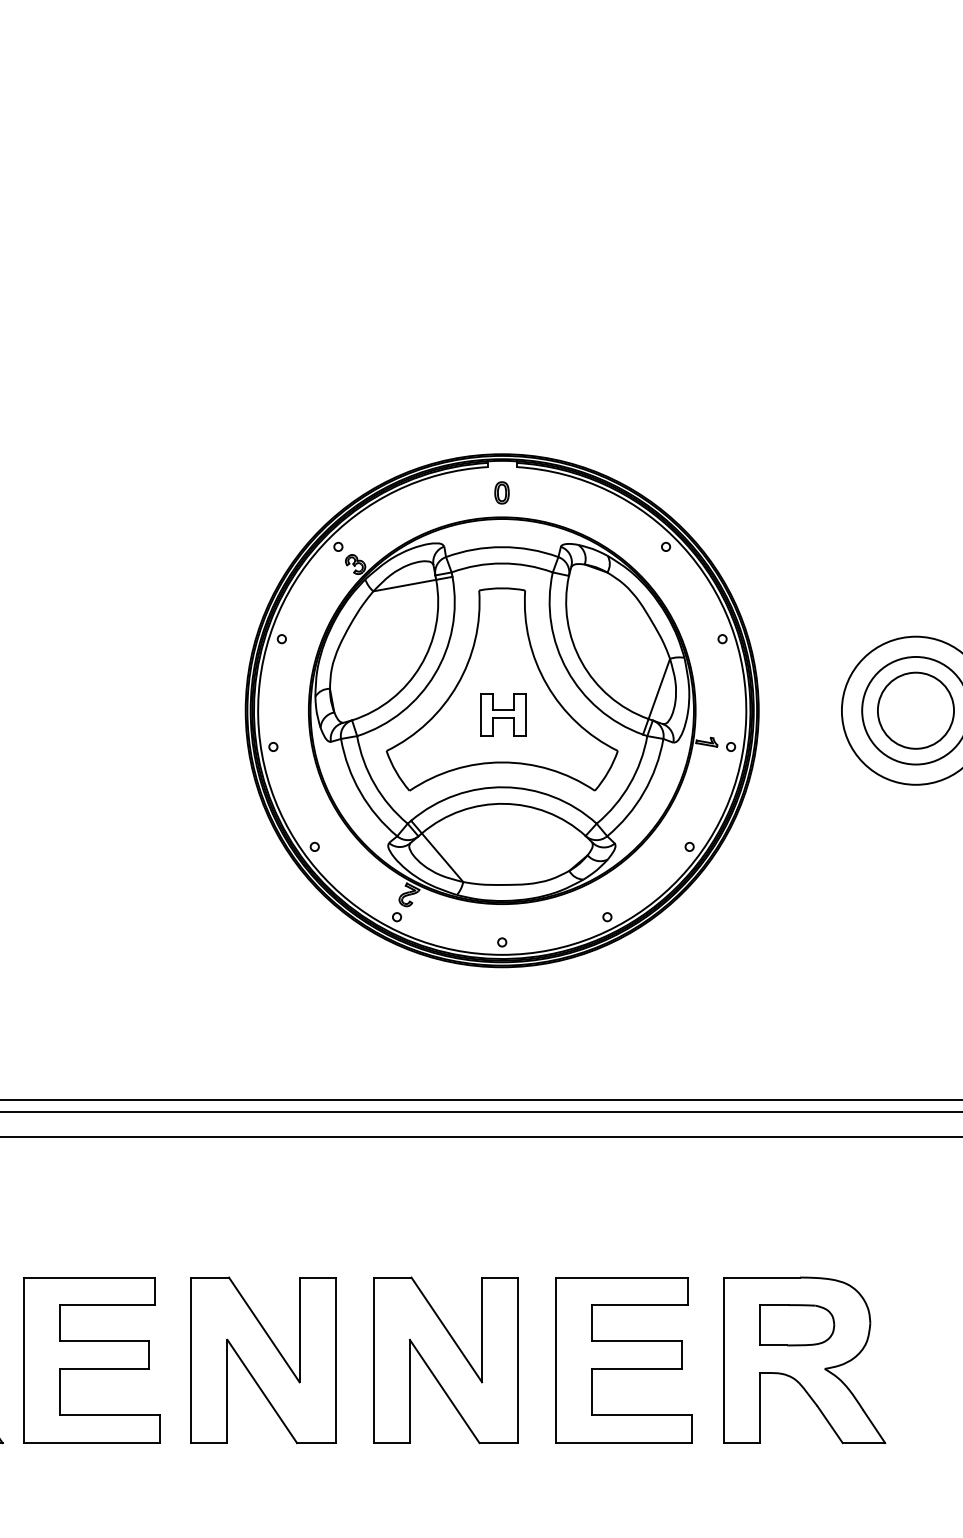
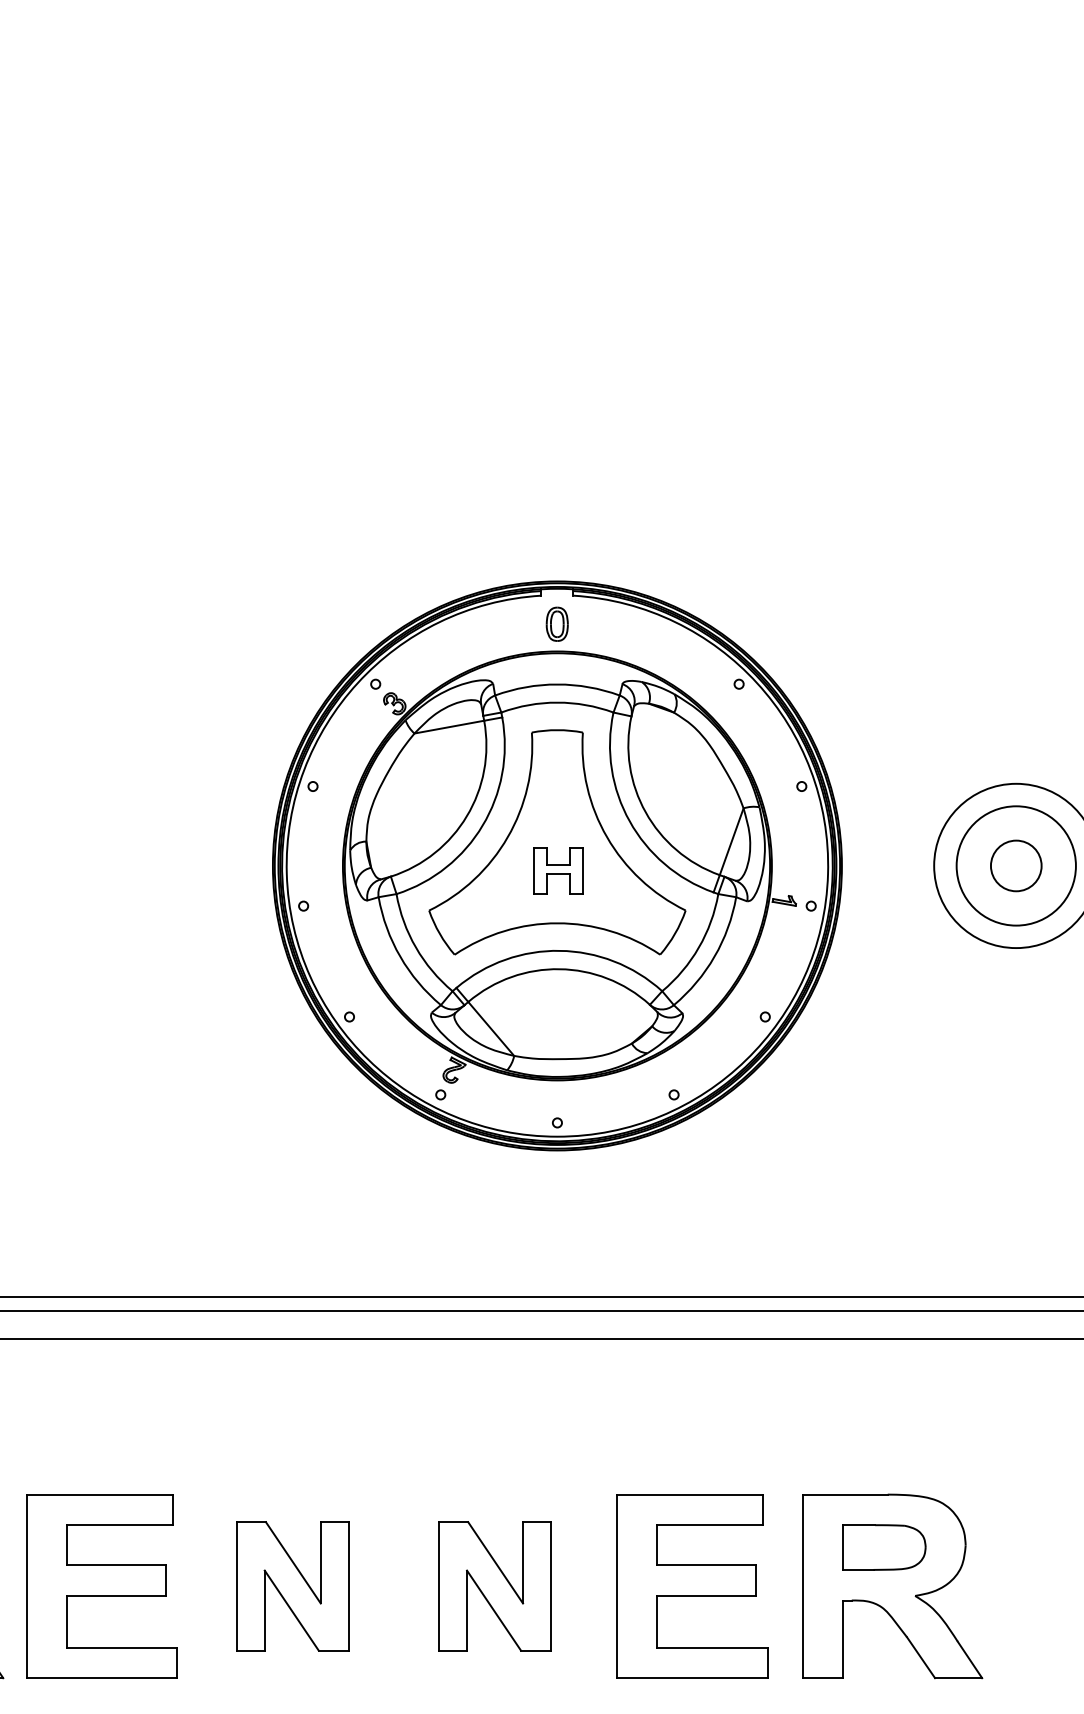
part: (501, 493) -> (556, 624), size x1.4
circle: (916, 710) -> (1016, 865), size x0.6
part: (263, 1360) -> (292, 1586), size x0.7
part: (445, 1360) -> (494, 1586), size x0.7

